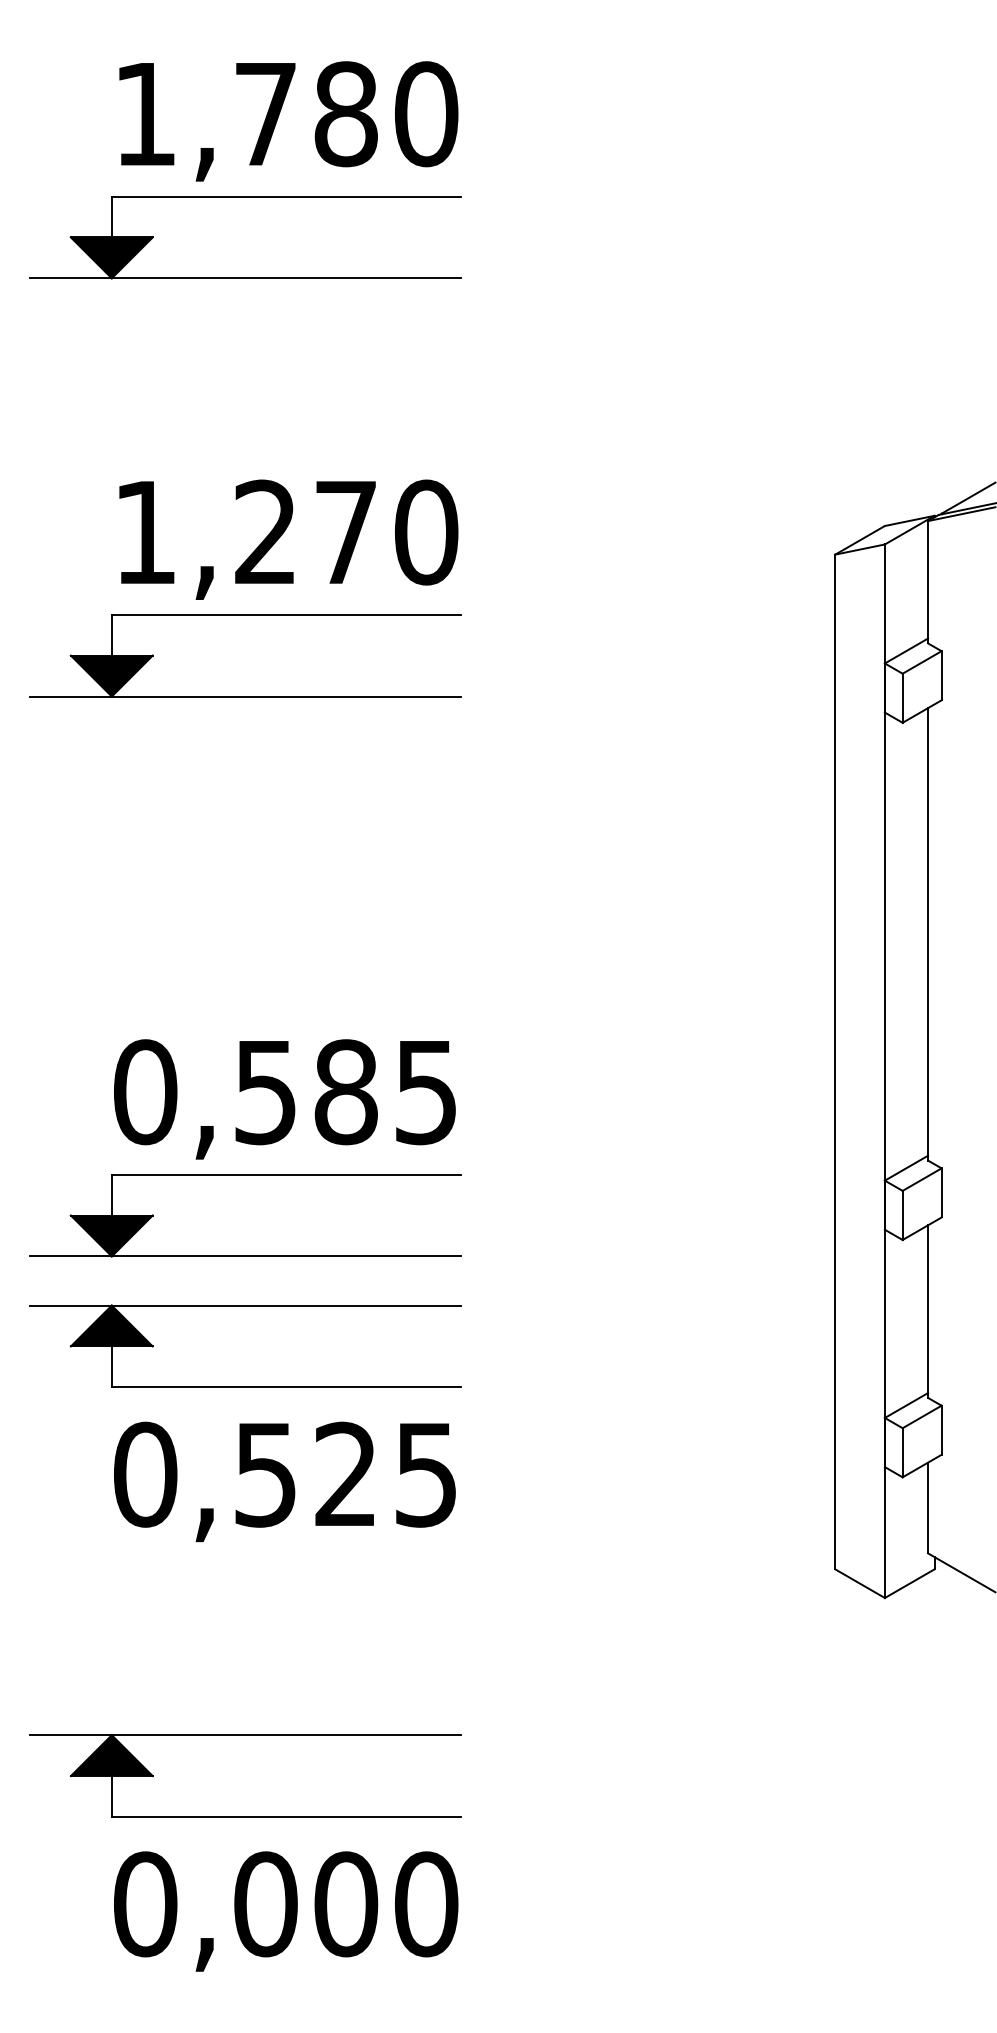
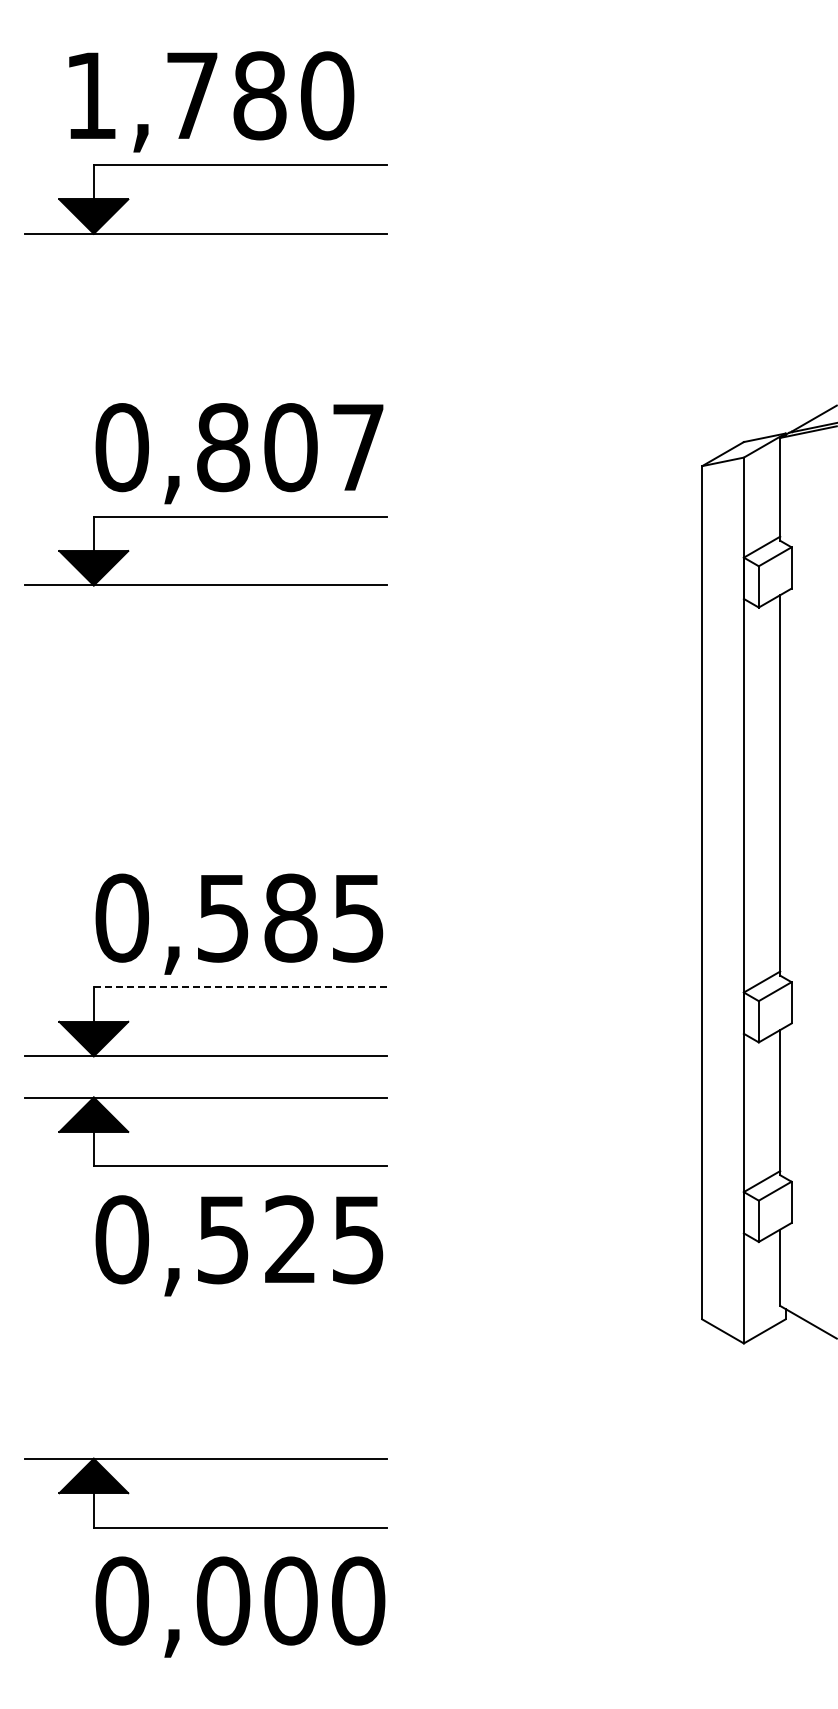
text: (288, 120) -> (211, 101), moved
text: (286, 532) -> (240, 447), 1,270 -> 0,807
line: (286, 1174) -> (240, 987), solid -> dashed

